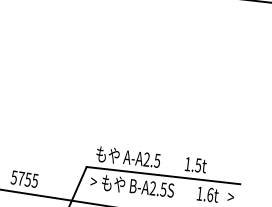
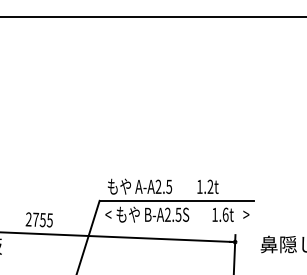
text: (198, 165) -> (210, 186), 1.5t -> 1.2t
text: (13, 177) -> (28, 219), 5755 -> 2755
text: (93, 181) -> (108, 214), > -> <

